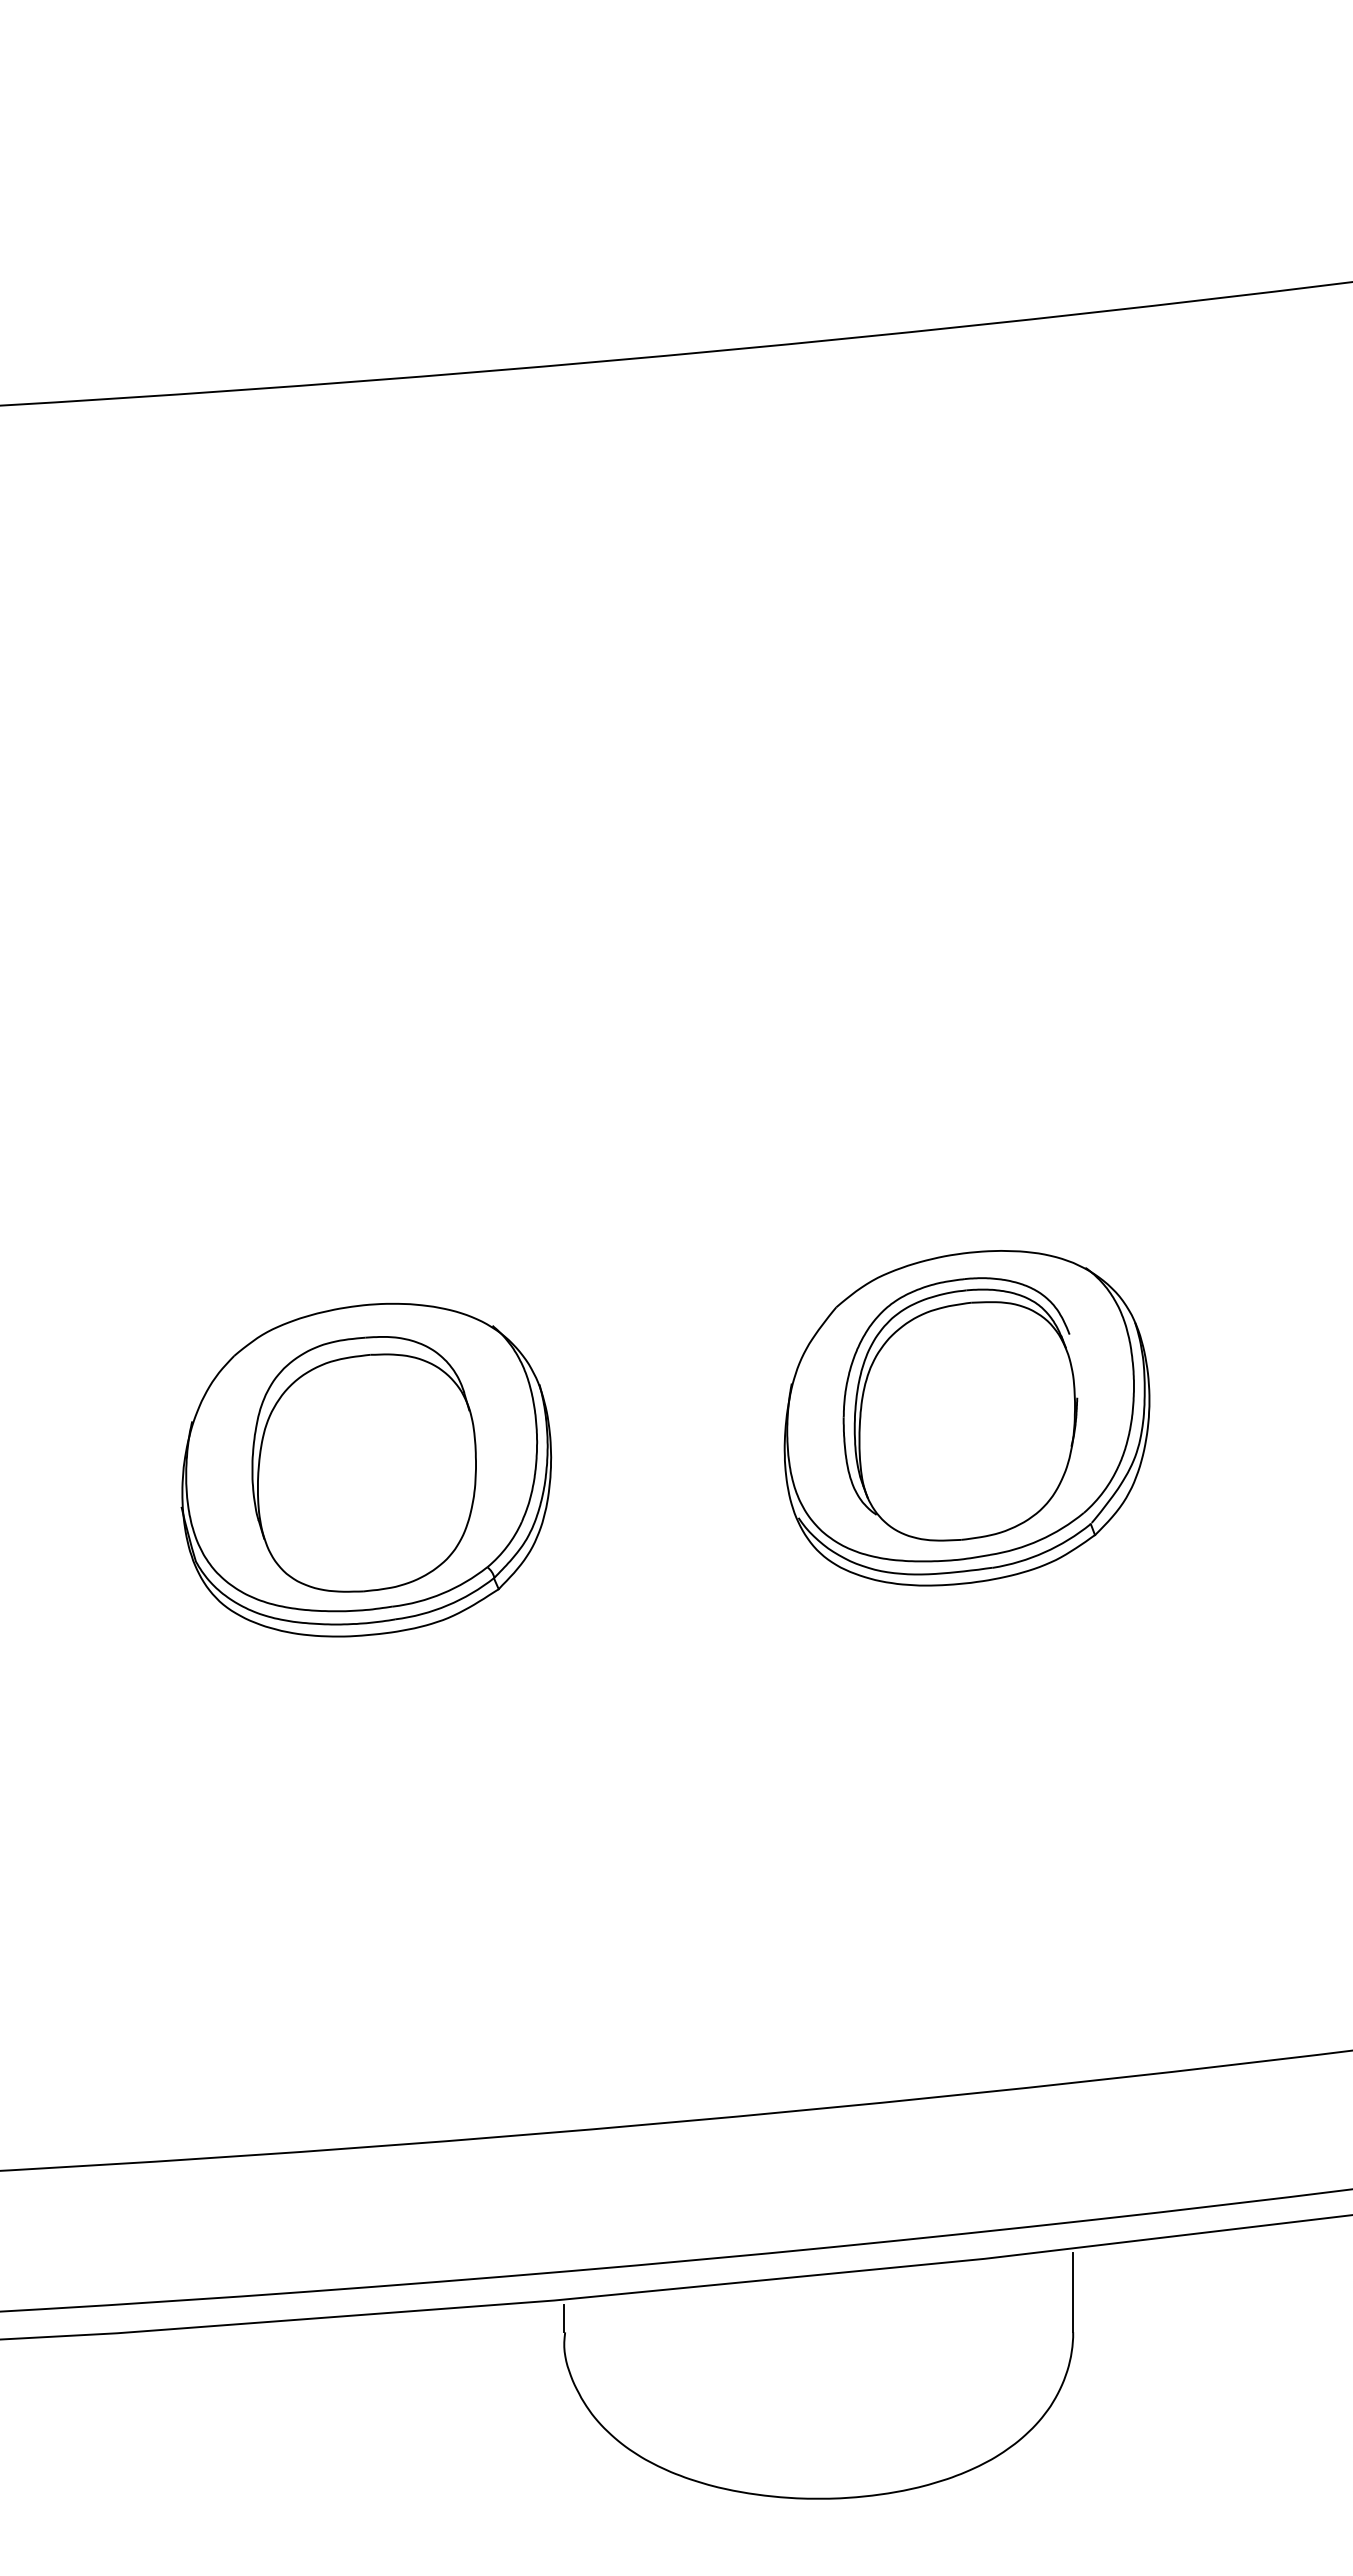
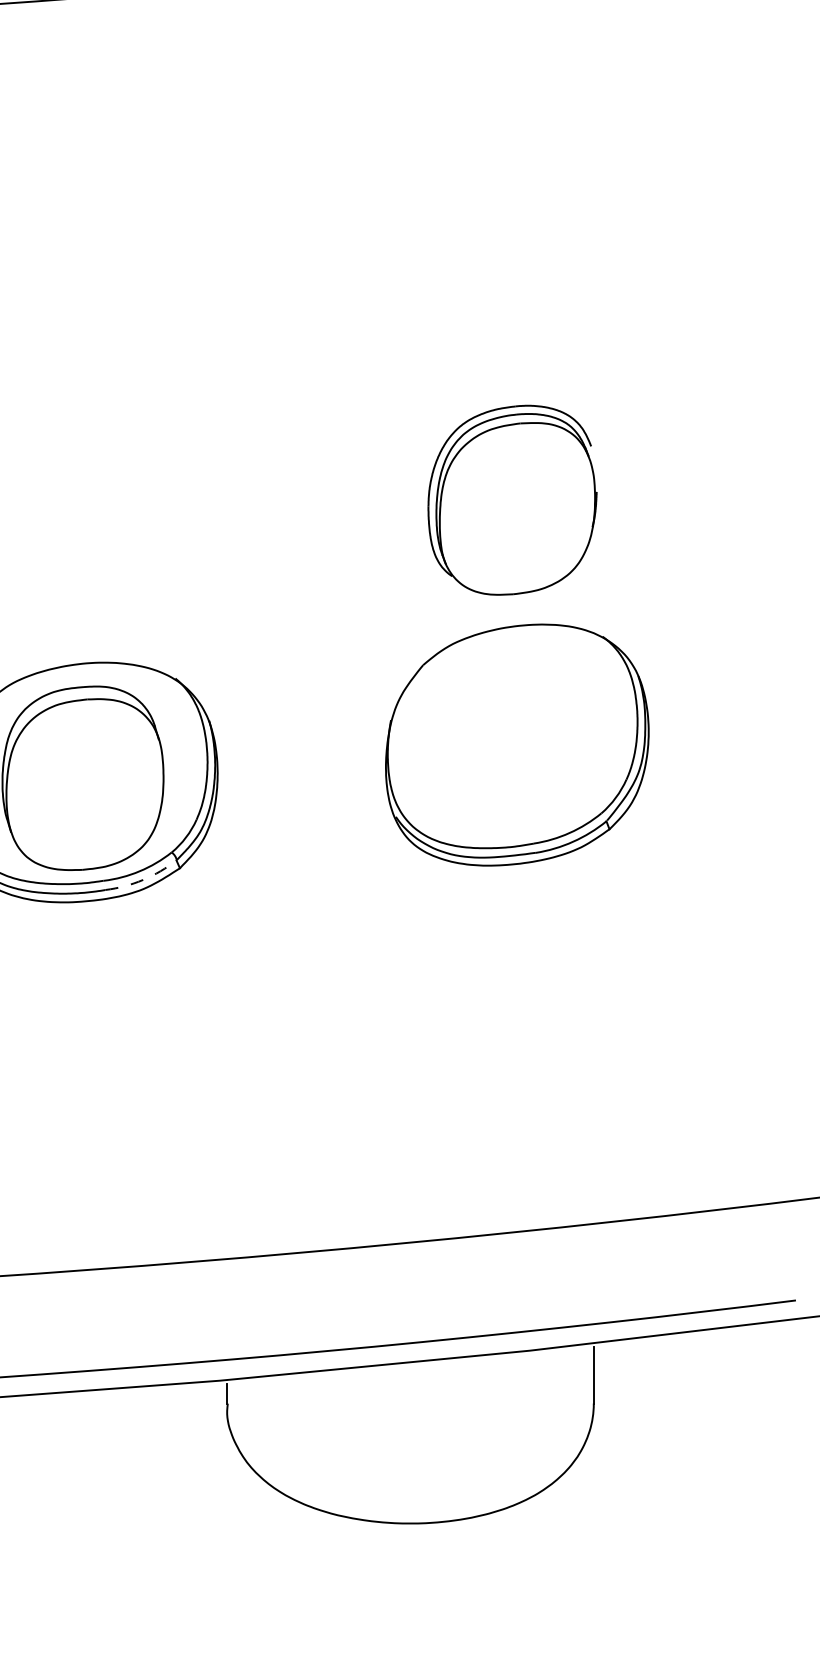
part: (960, 1409) -> (512, 500), moved
arc: (447, 1605) -> (143, 880), solid -> dashed

